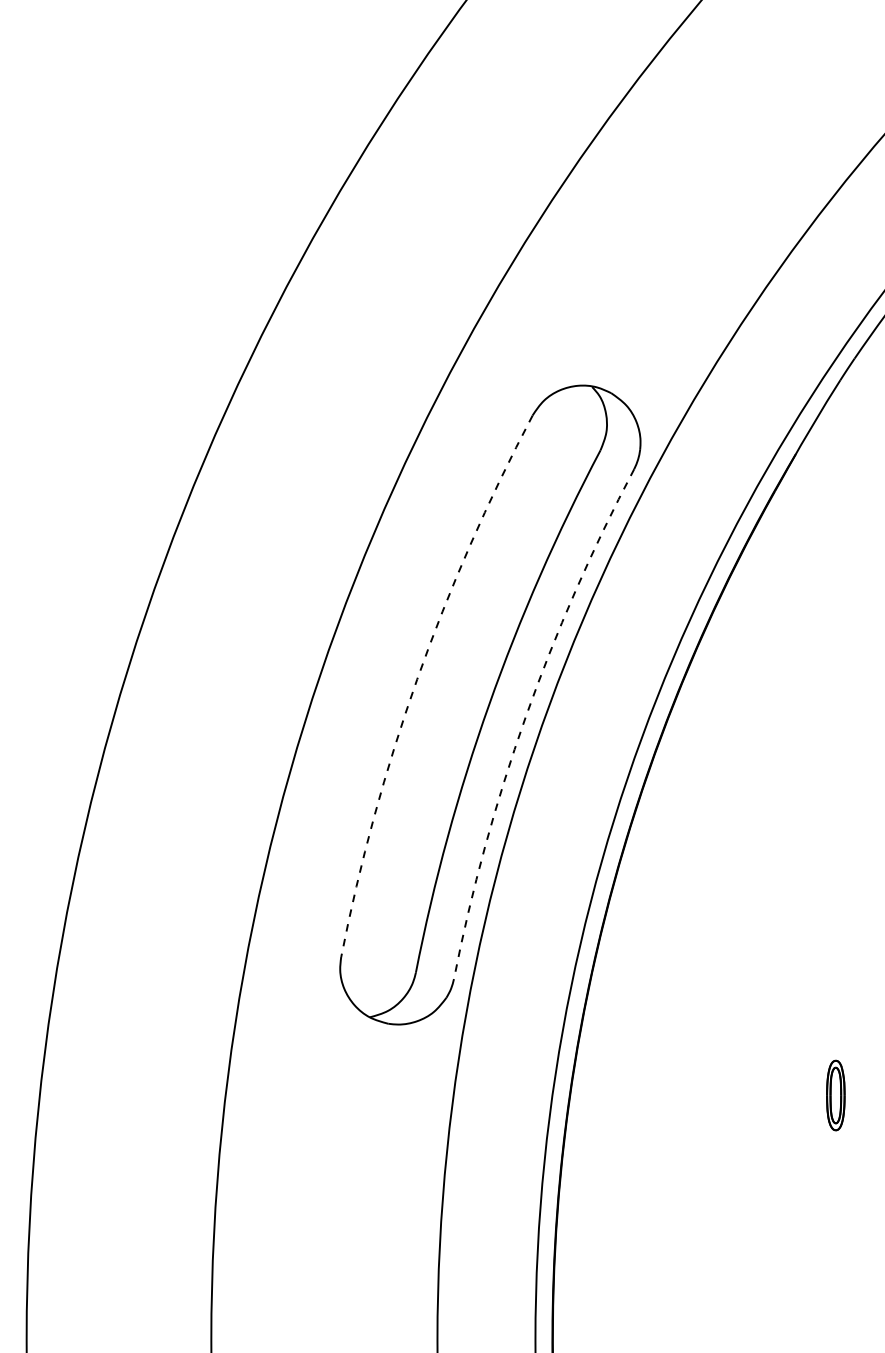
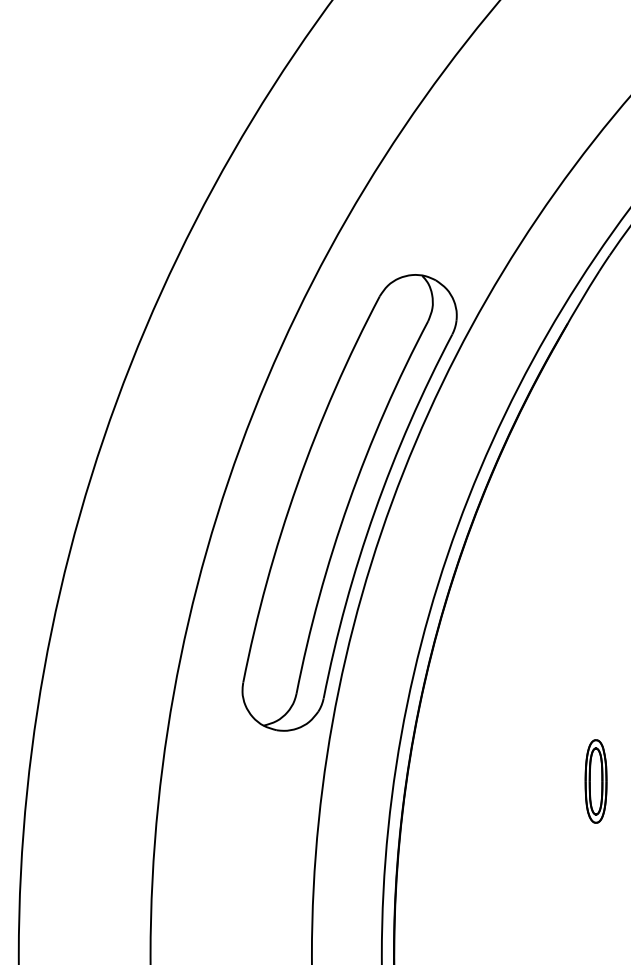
arc: (417, 679) -> (297, 484), dashed -> solid
arc: (525, 717) -> (374, 511), dashed -> solid
part: (835, 1095) -> (595, 781), size x1.67

